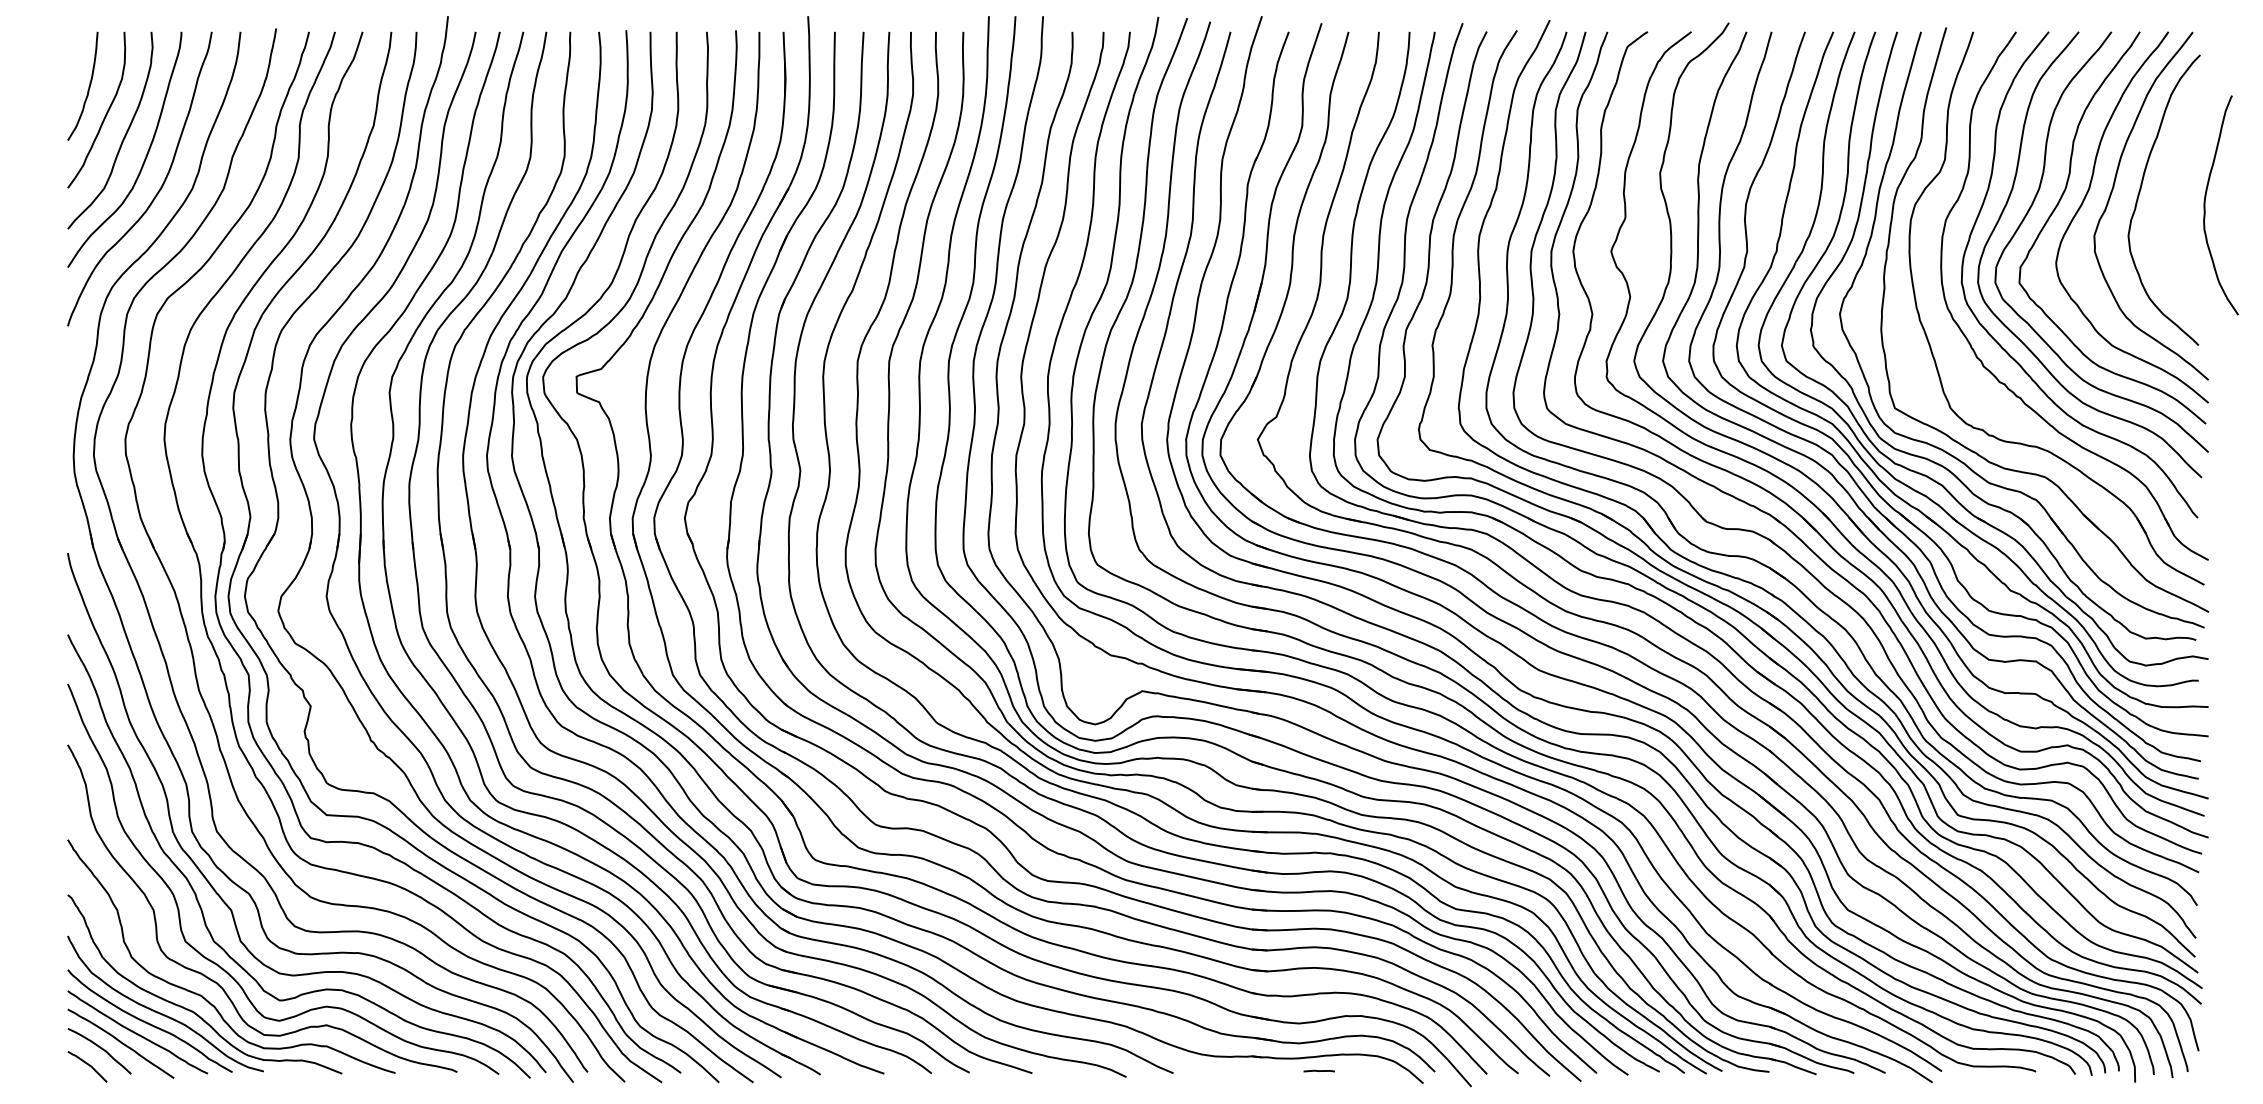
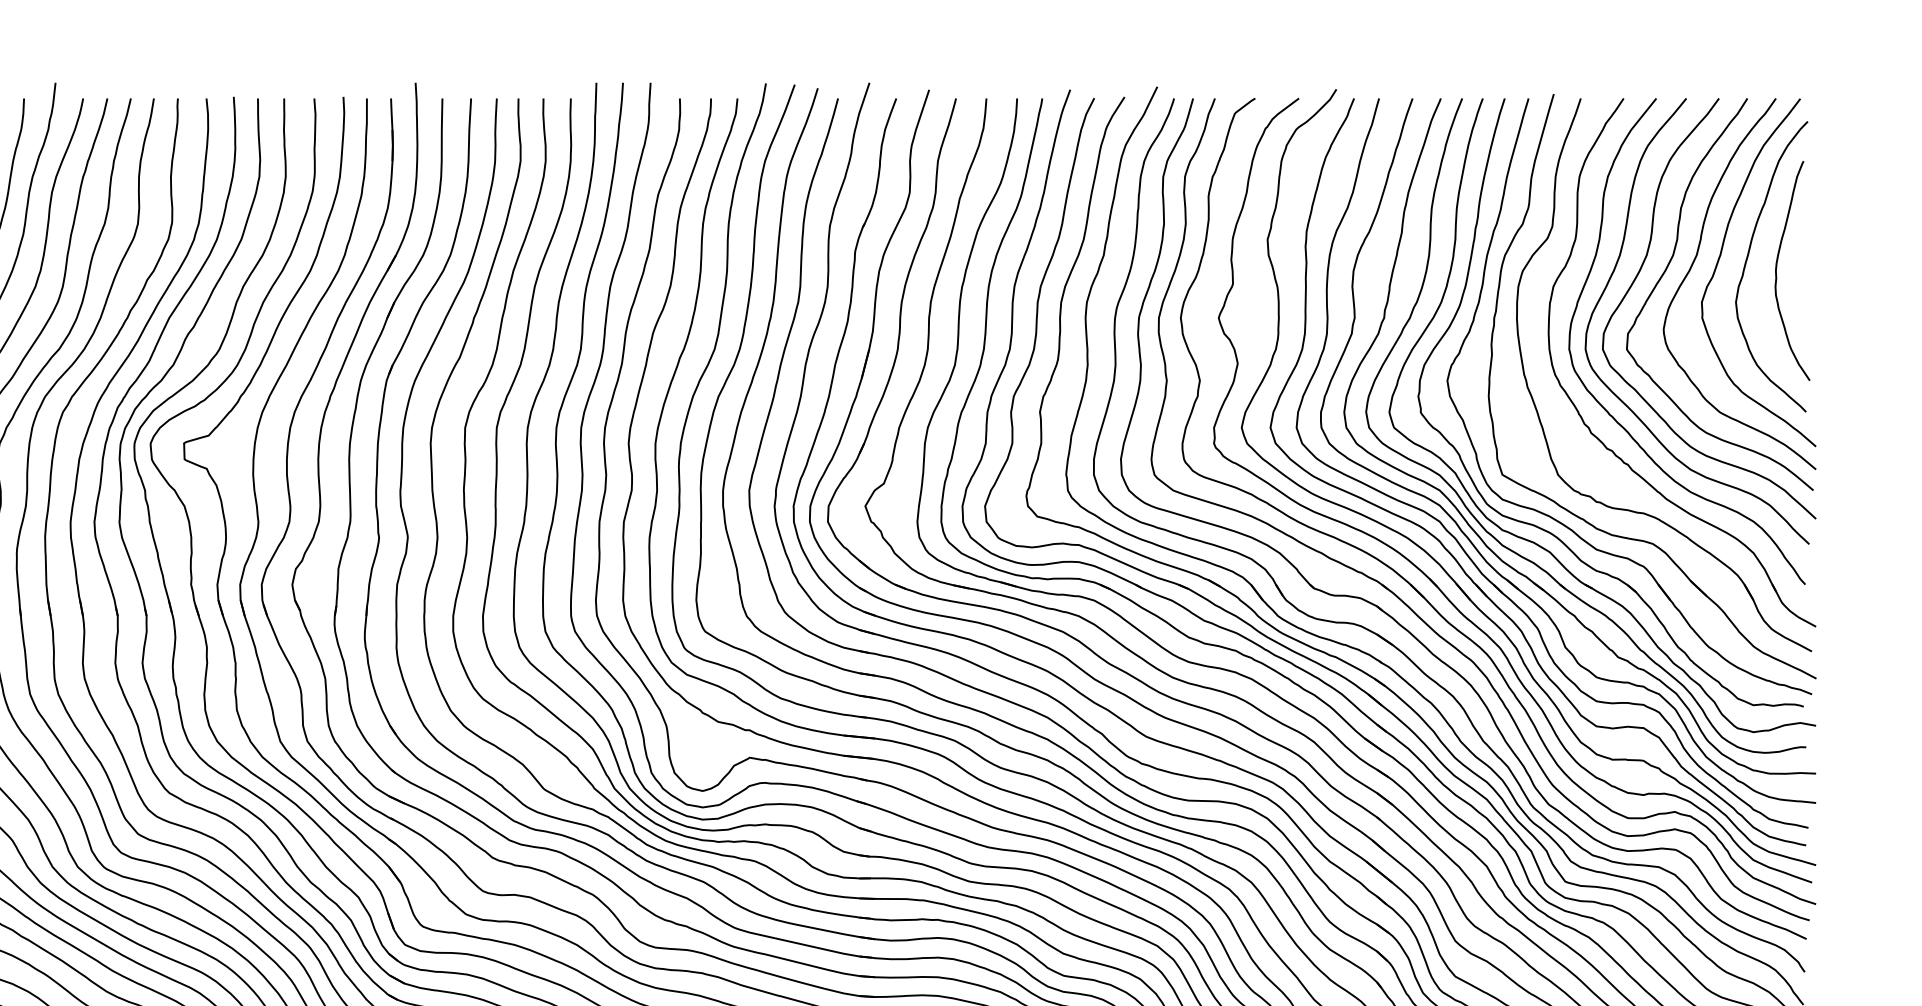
curve: (2205, 205) -> (1777, 271), moved

